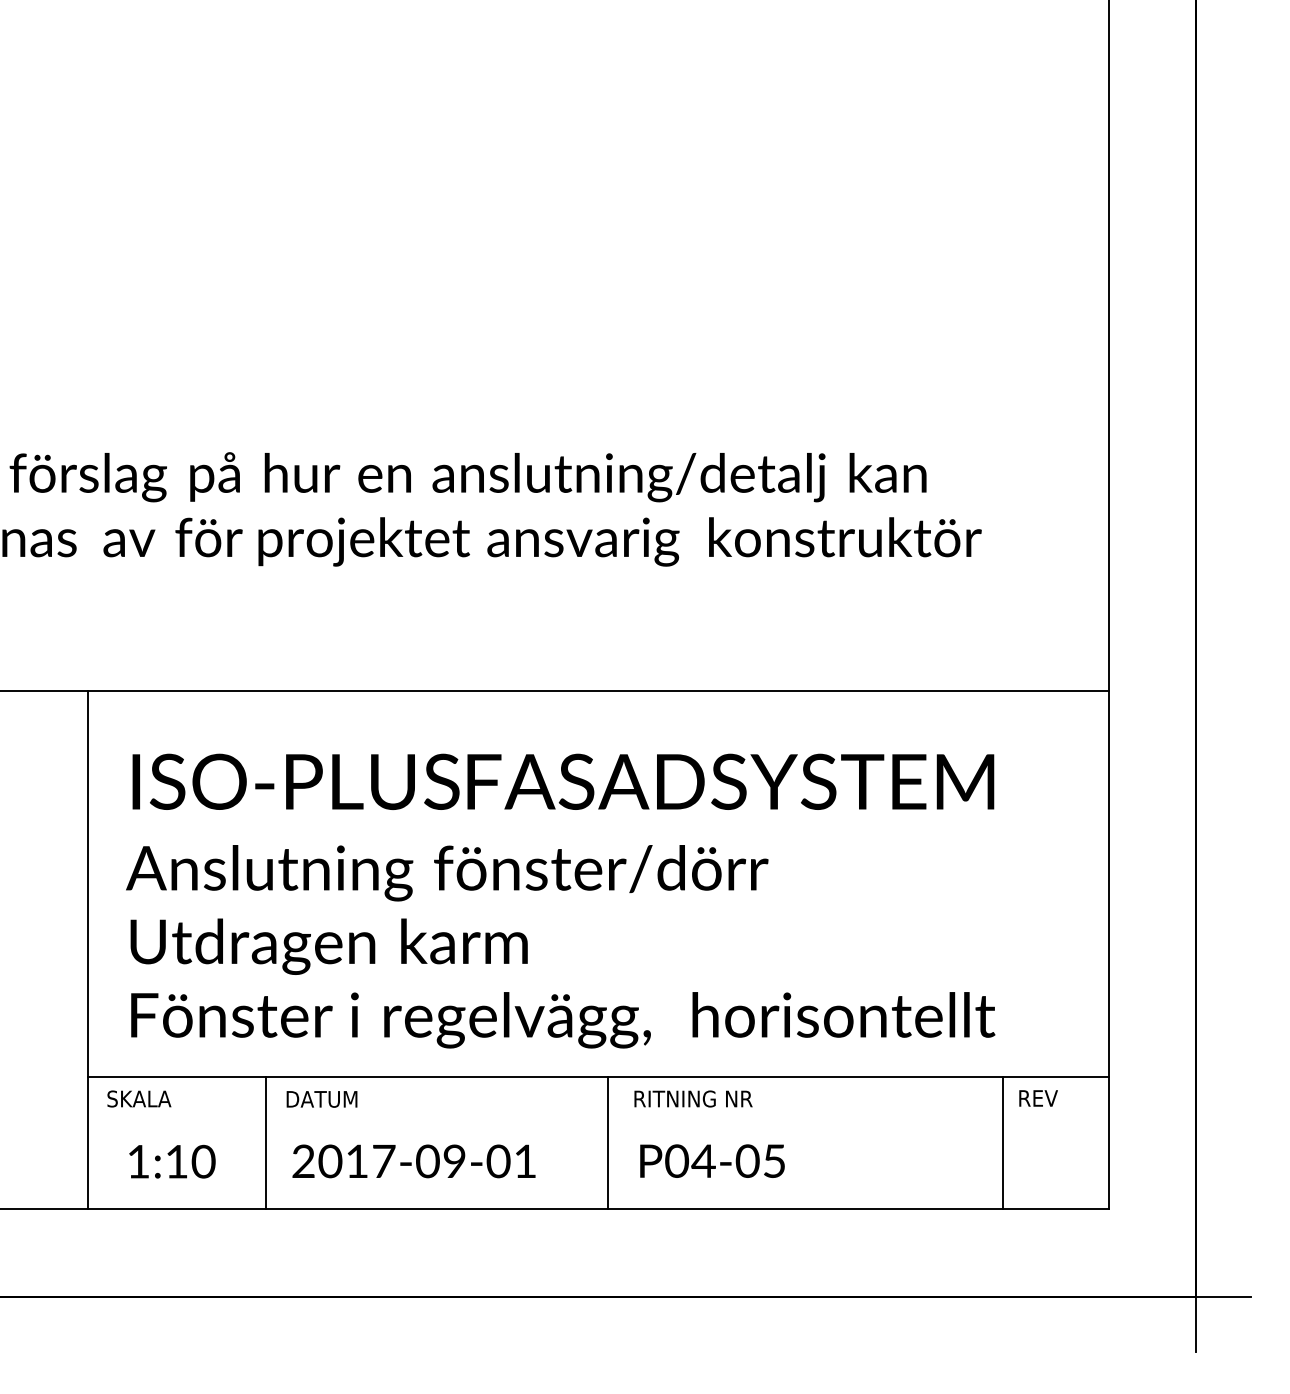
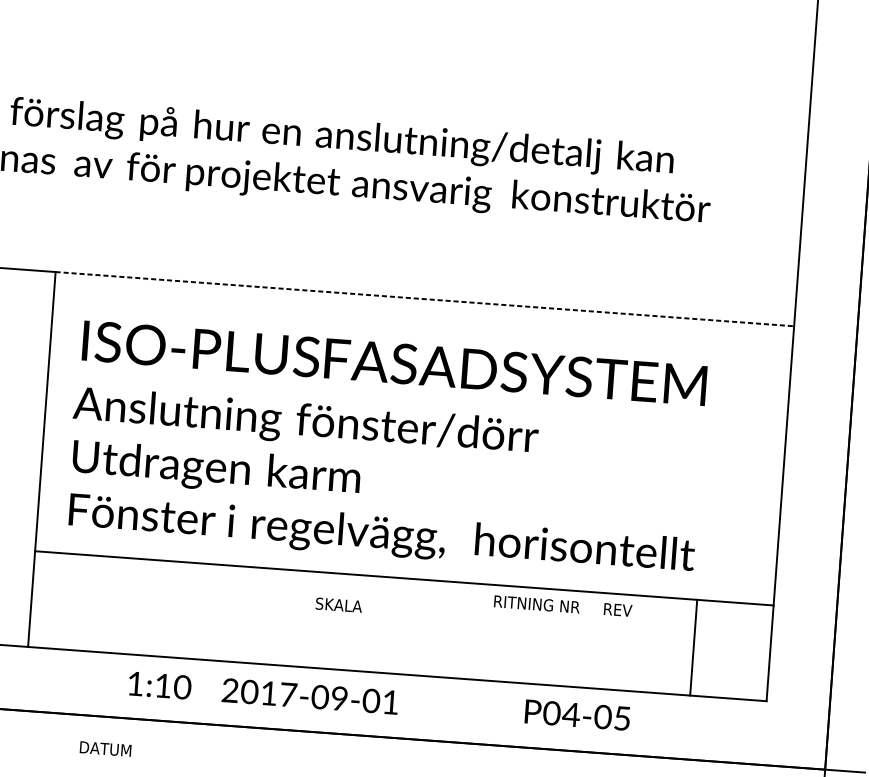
line: (599, 690) -> (425, 299), solid -> dashed
text: (139, 1098) -> (339, 604), moved
text: (693, 1098) -> (537, 604), moved
text: (1038, 1098) -> (618, 610), moved
text: (321, 1099) -> (105, 749), moved
line: (265, 1142) -> (159, 608), removed
line: (607, 1142) -> (407, 626), removed
text: (712, 1160) -> (577, 714), moved
text: (172, 1161) -> (160, 685), moved
text: (413, 1161) -> (309, 696), moved

